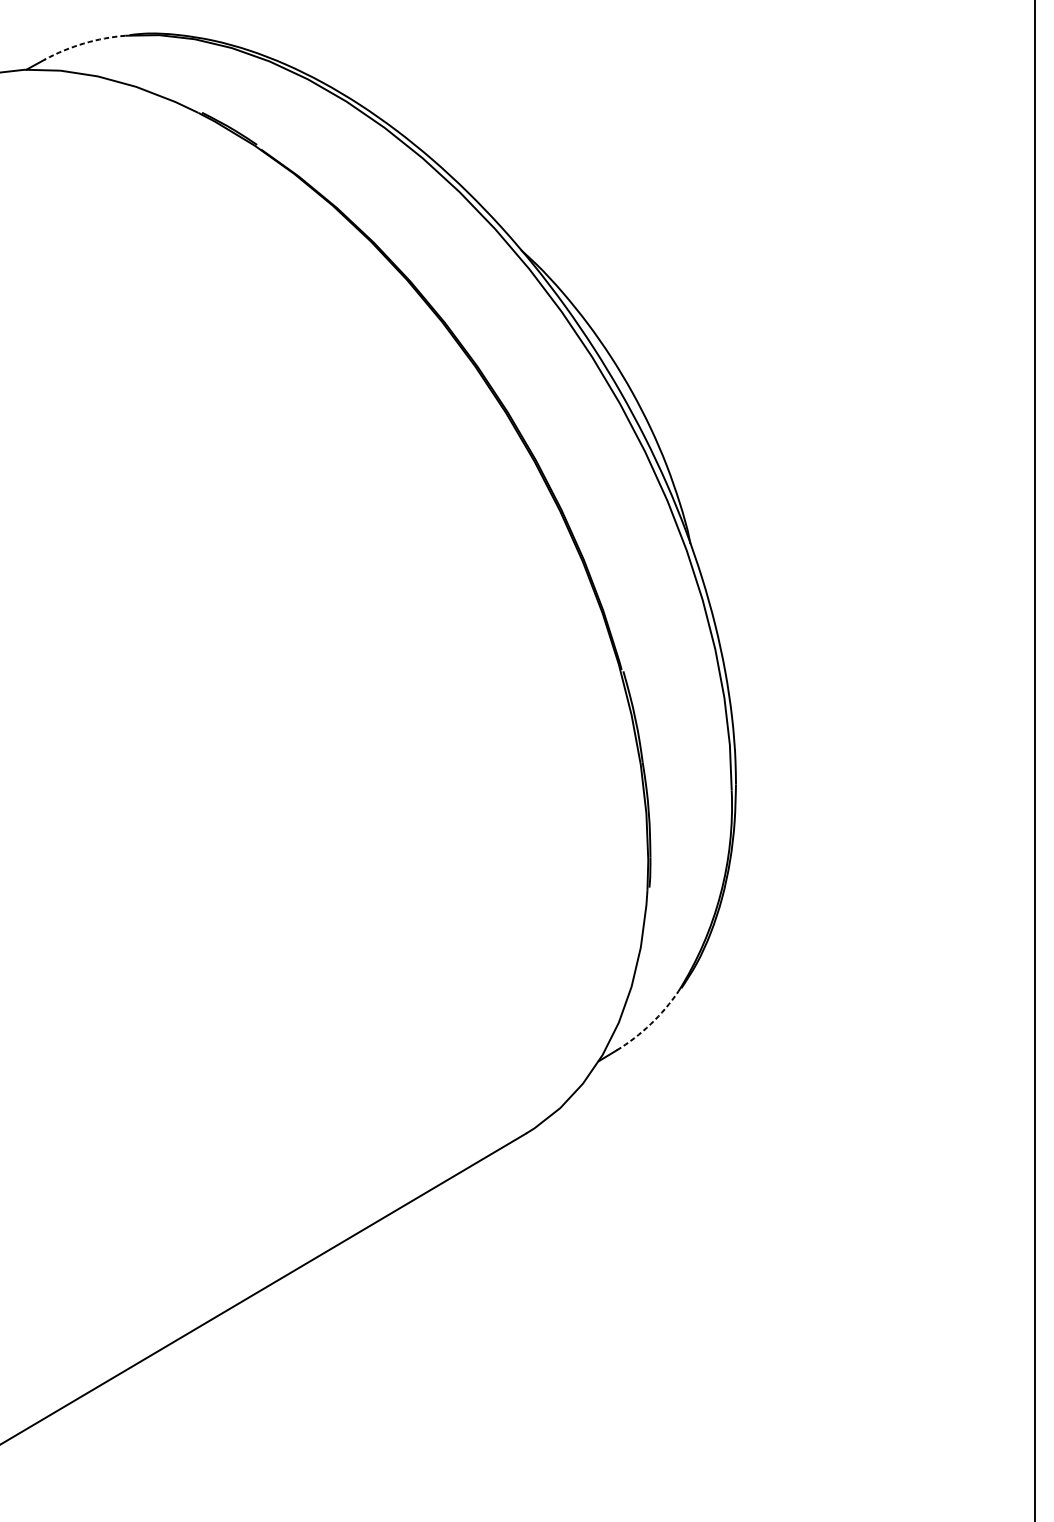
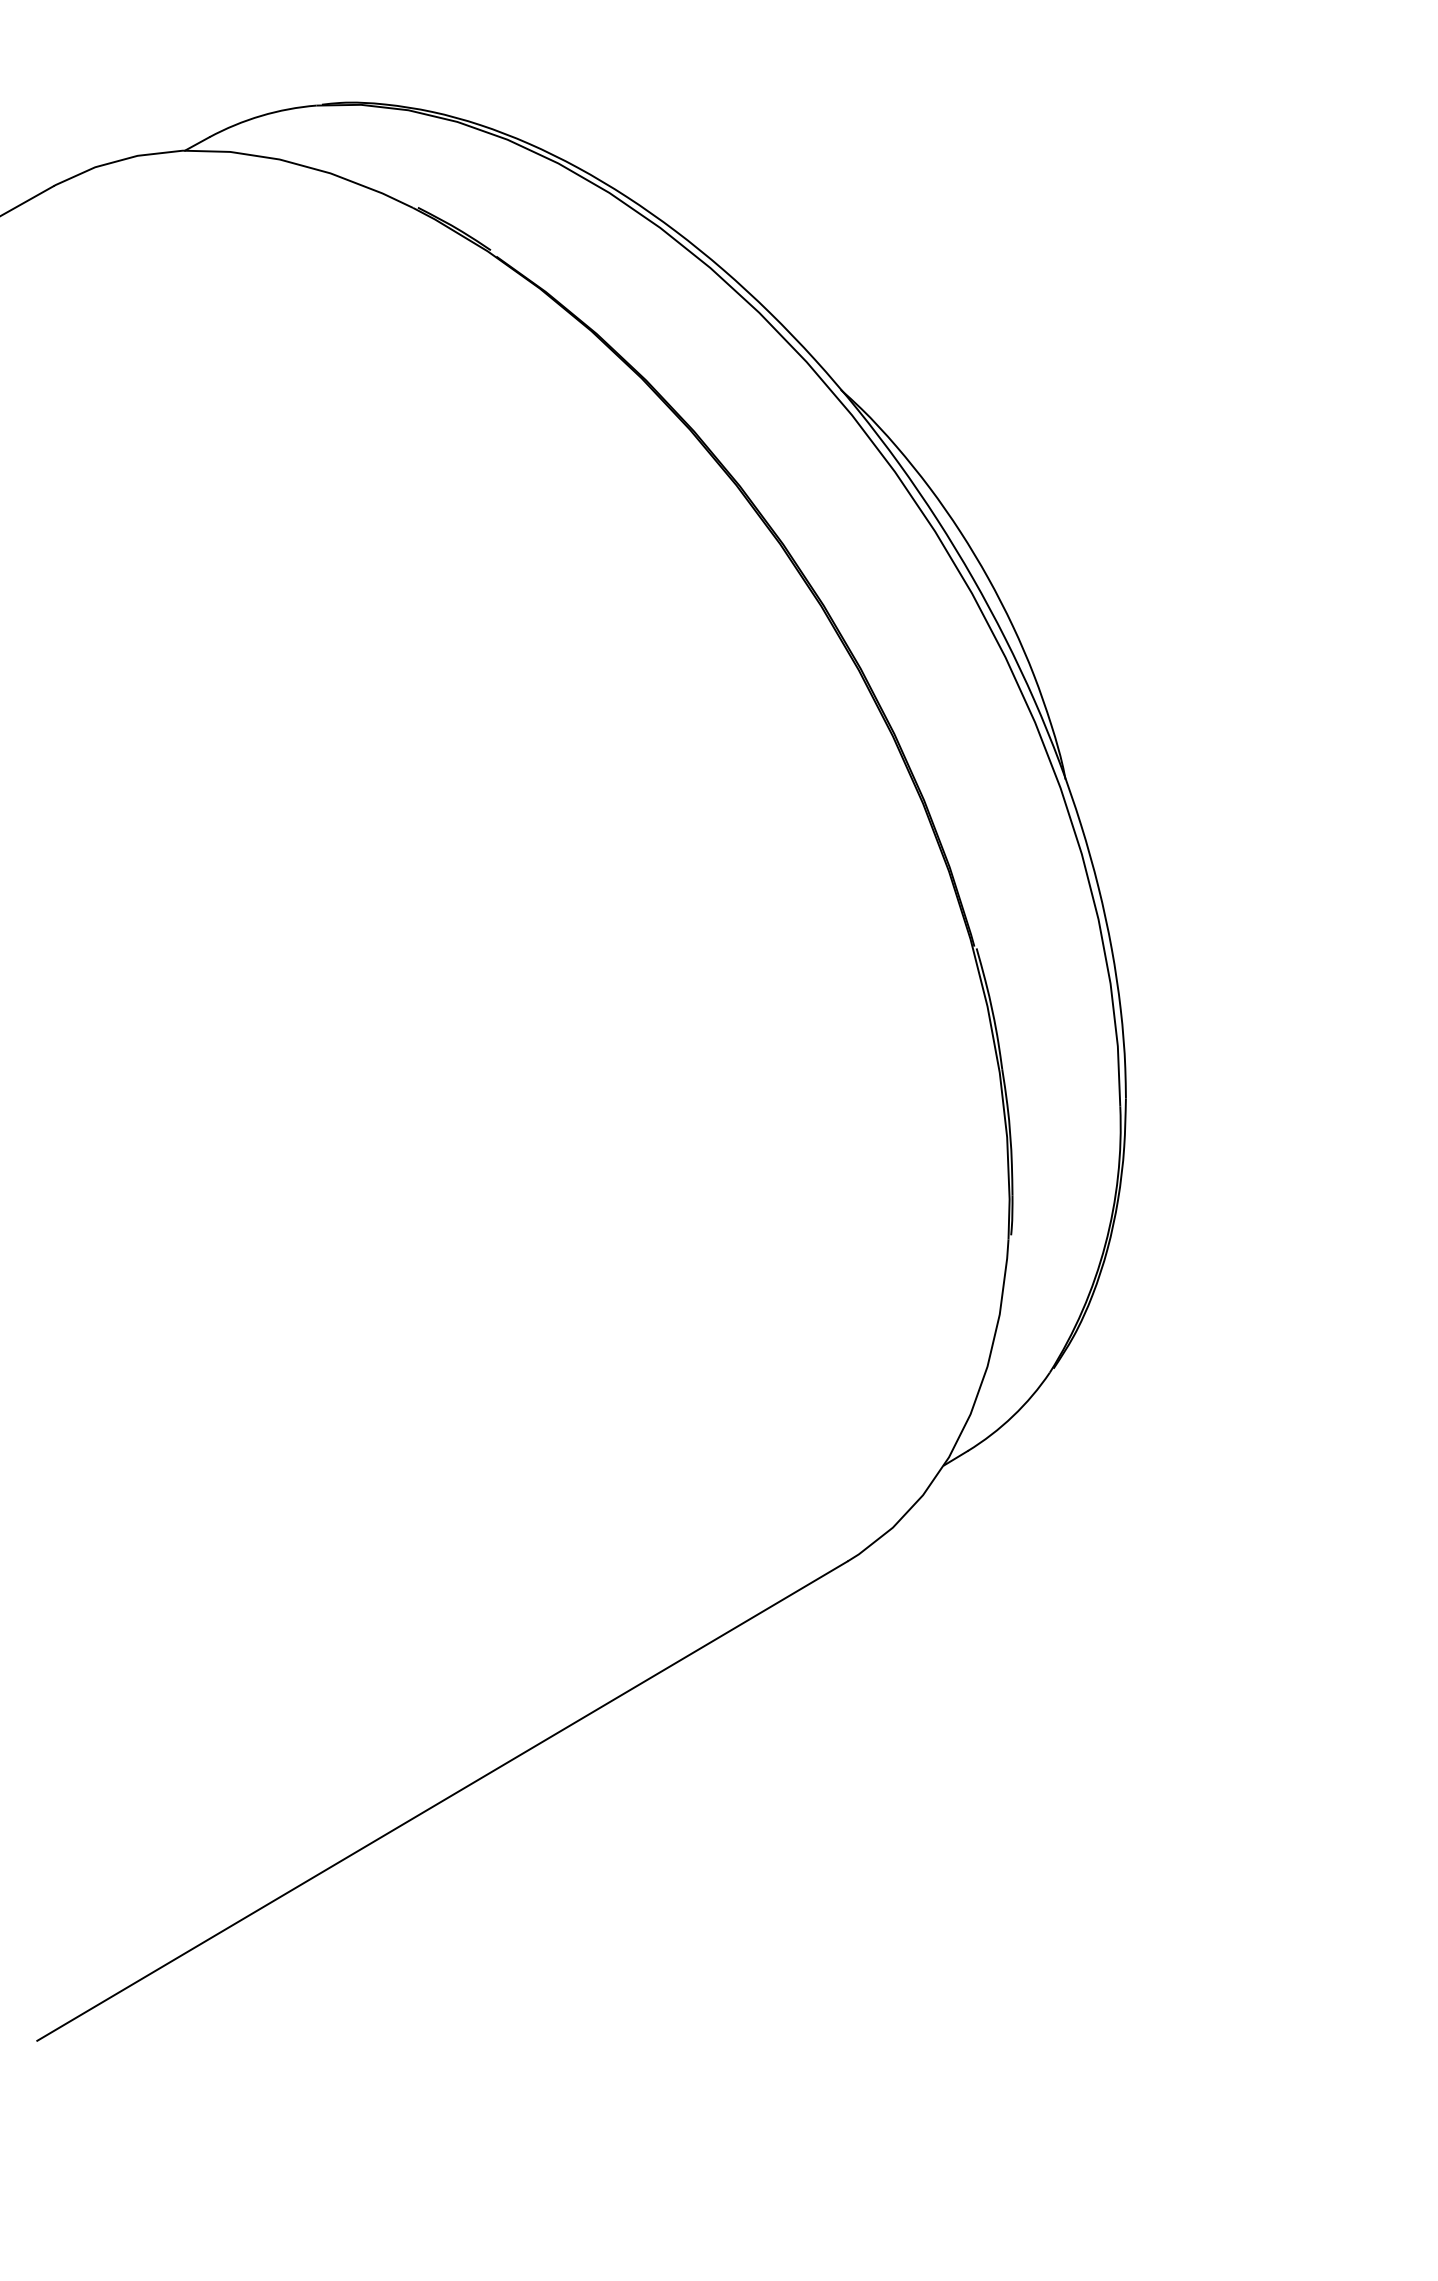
arc: (84, 43) -> (261, 115), dashed -> solid
arc: (651, 1024) -> (1013, 1416), dashed -> solid

